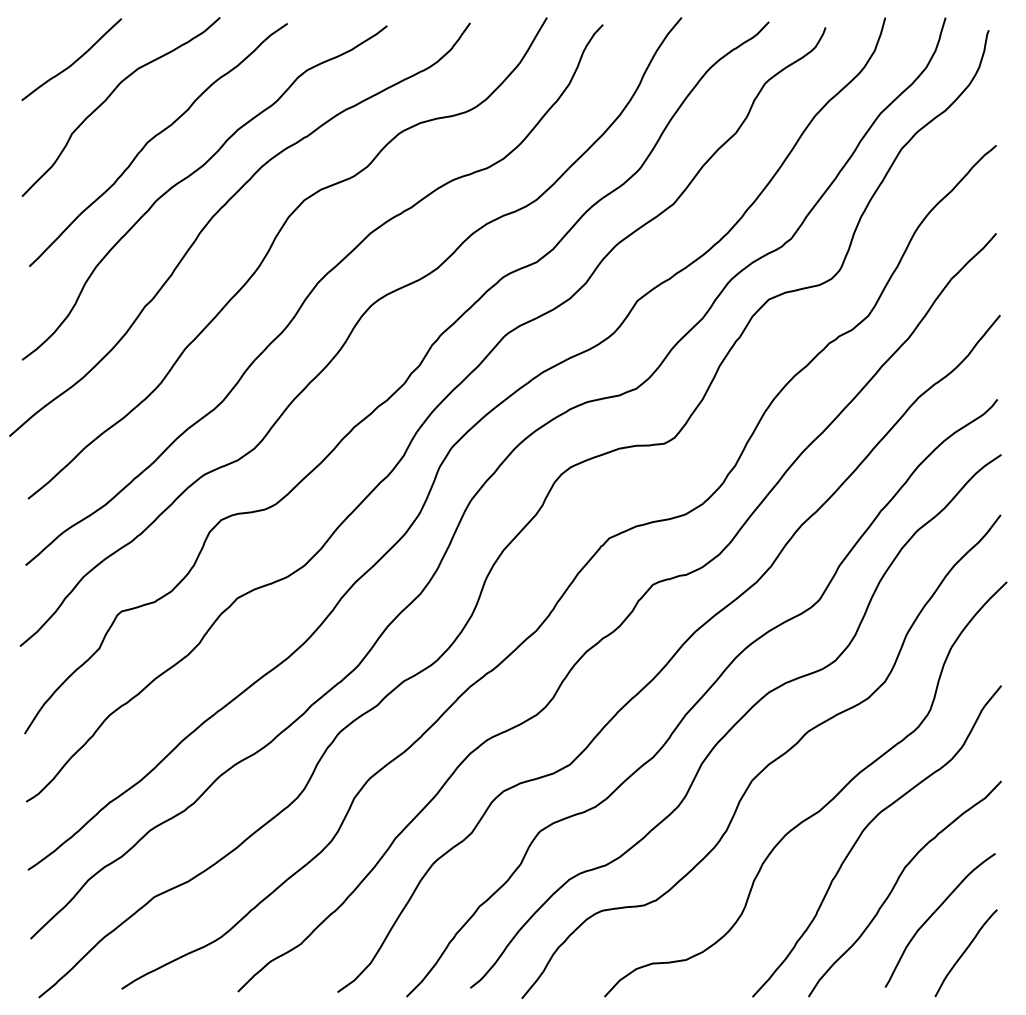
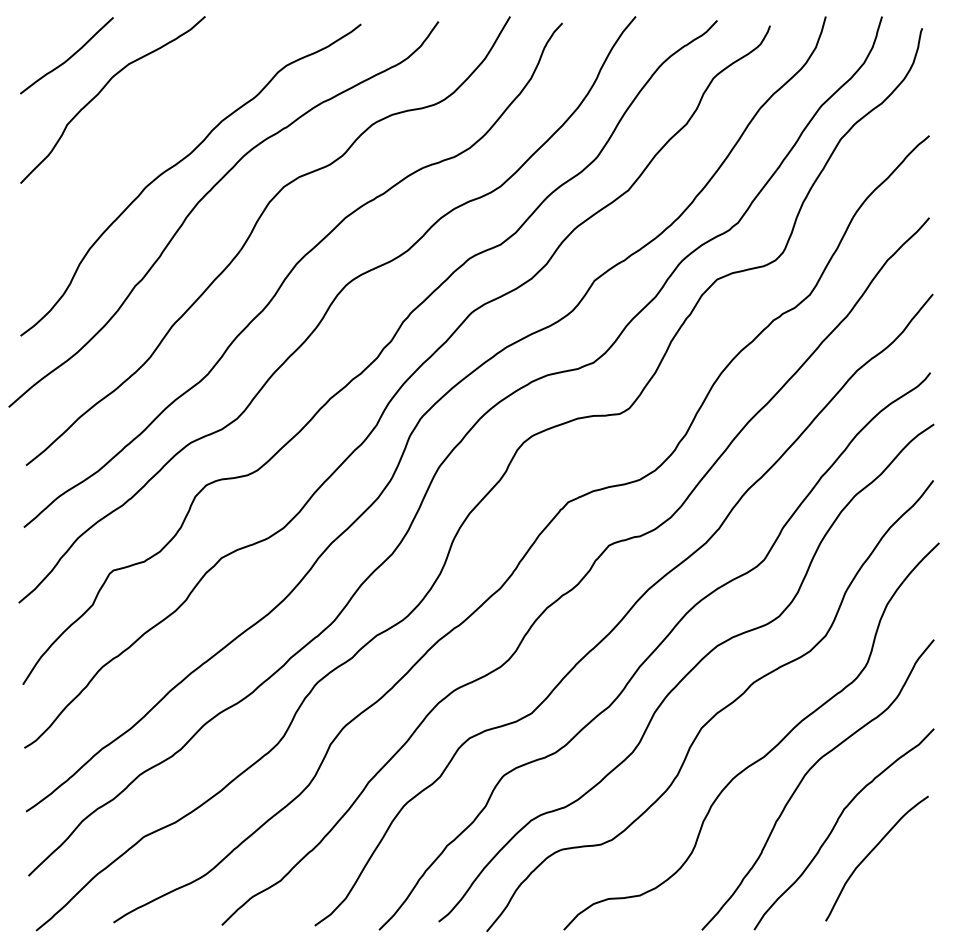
curve: (154, 138) -> (144, 129), removed
curve: (965, 952) -> (900, 888), removed

